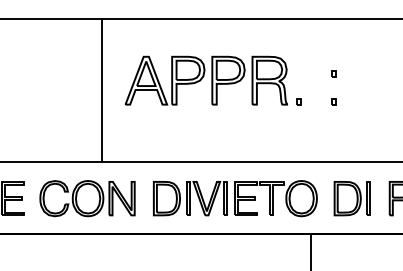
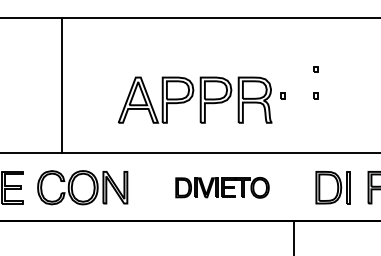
part: (206, 79) -> (195, 99), moved
line: (102, 90) -> (62, 85), moved
part: (235, 198) -> (222, 187), size x0.6

